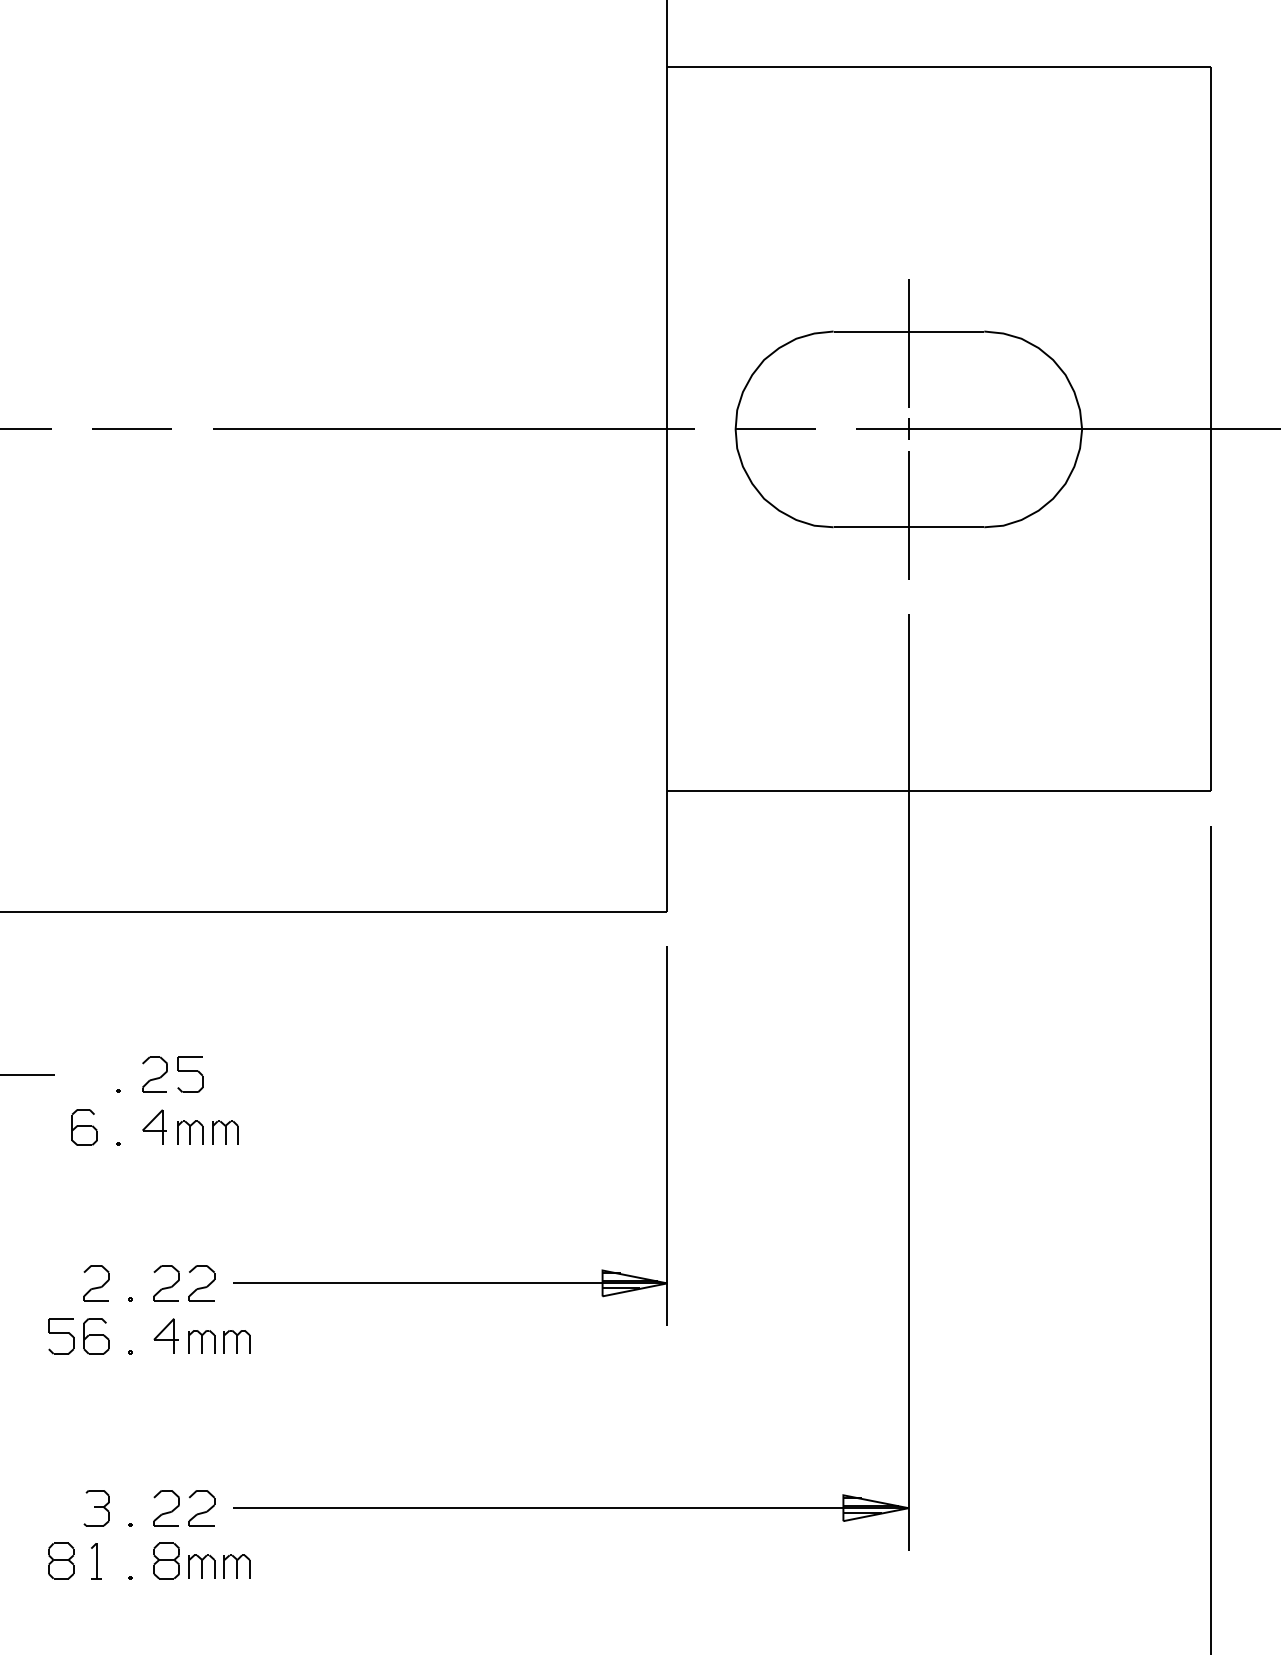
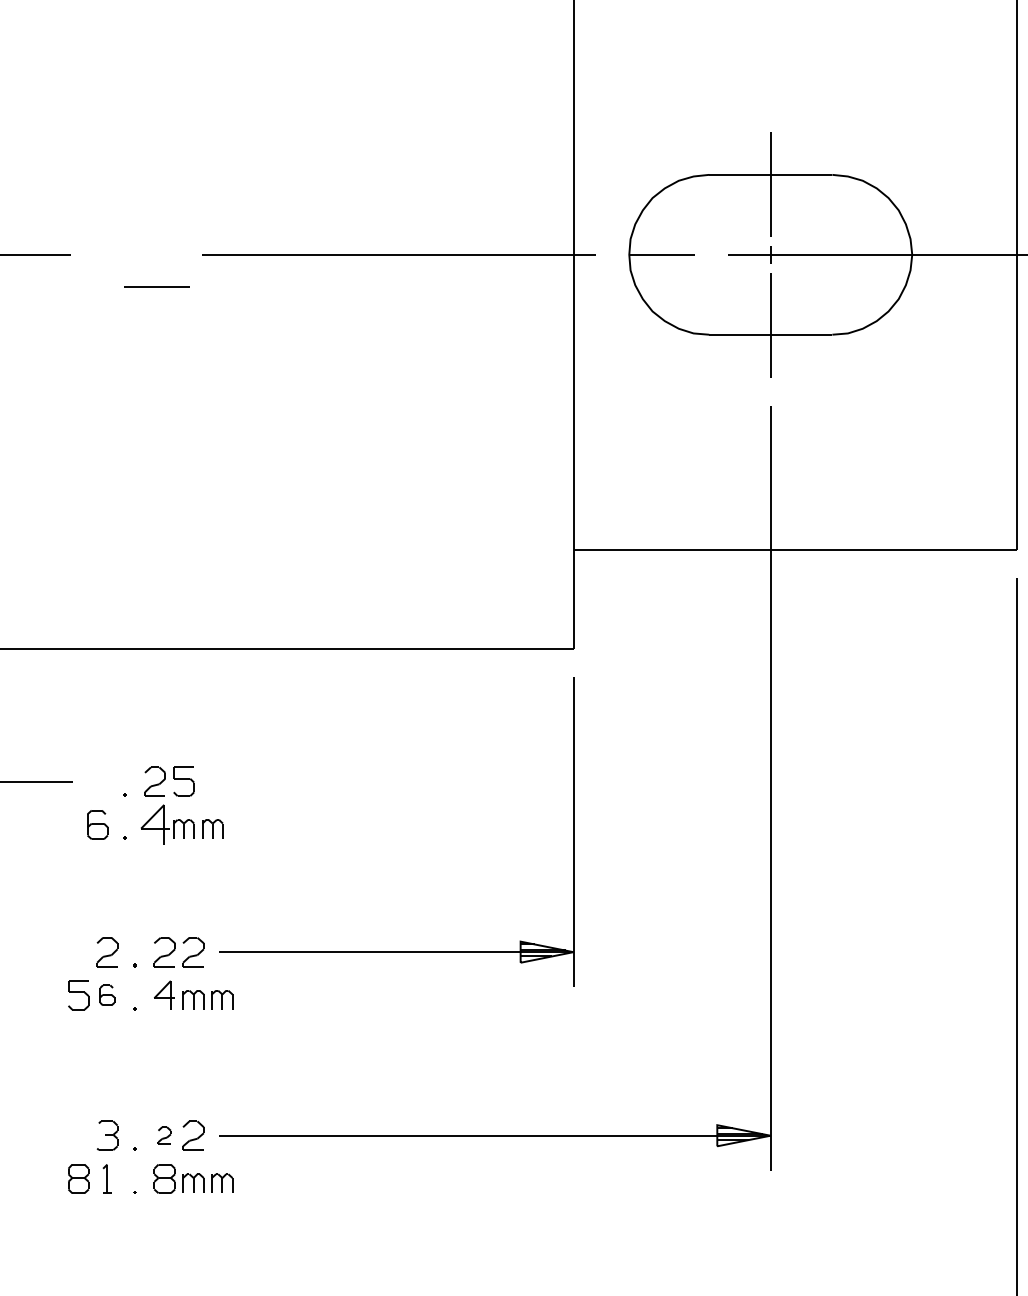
line: (131, 428) -> (156, 285), moved
part: (154, 1126) -> (154, 824), size x1.4
part: (96, 1336) -> (107, 995), size x0.7
part: (166, 1508) -> (164, 1135), size x0.6

